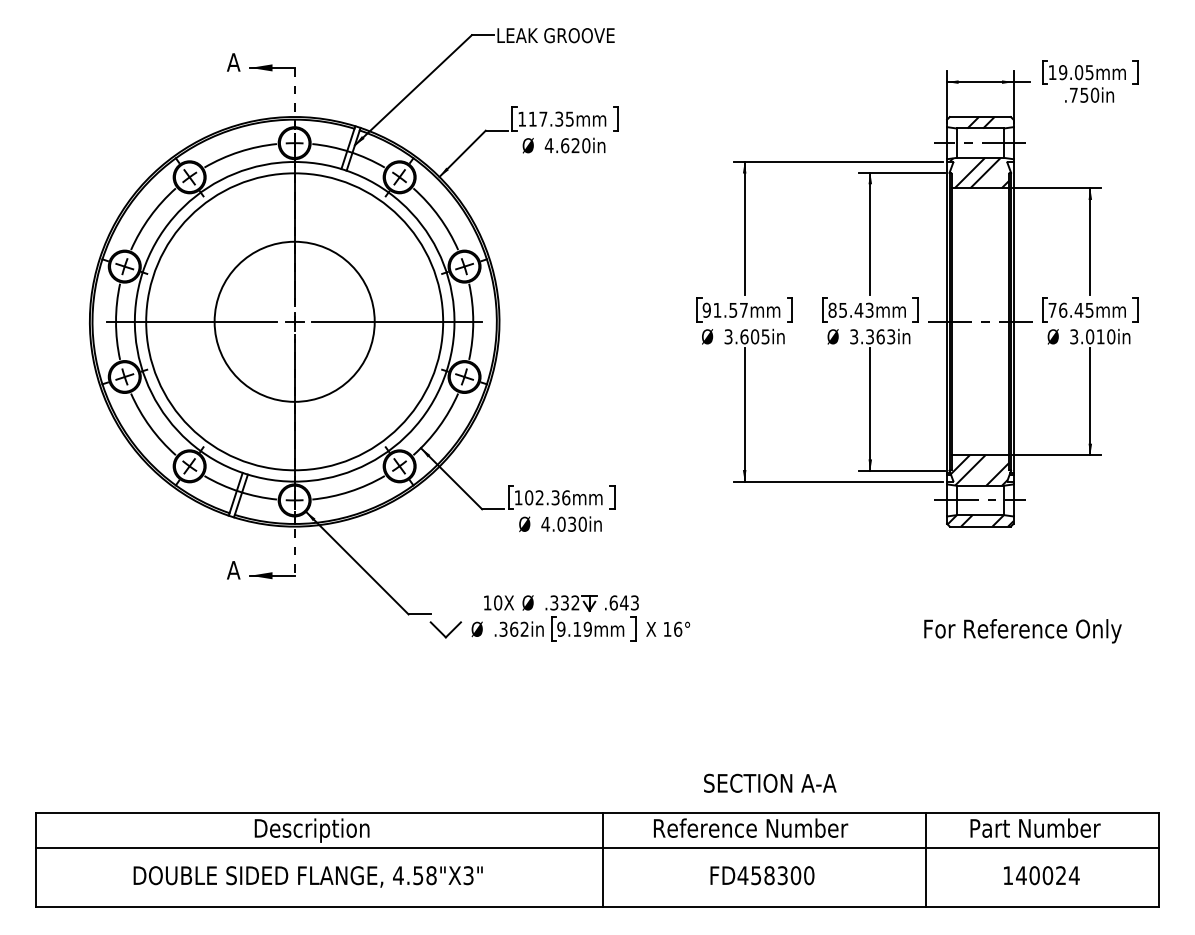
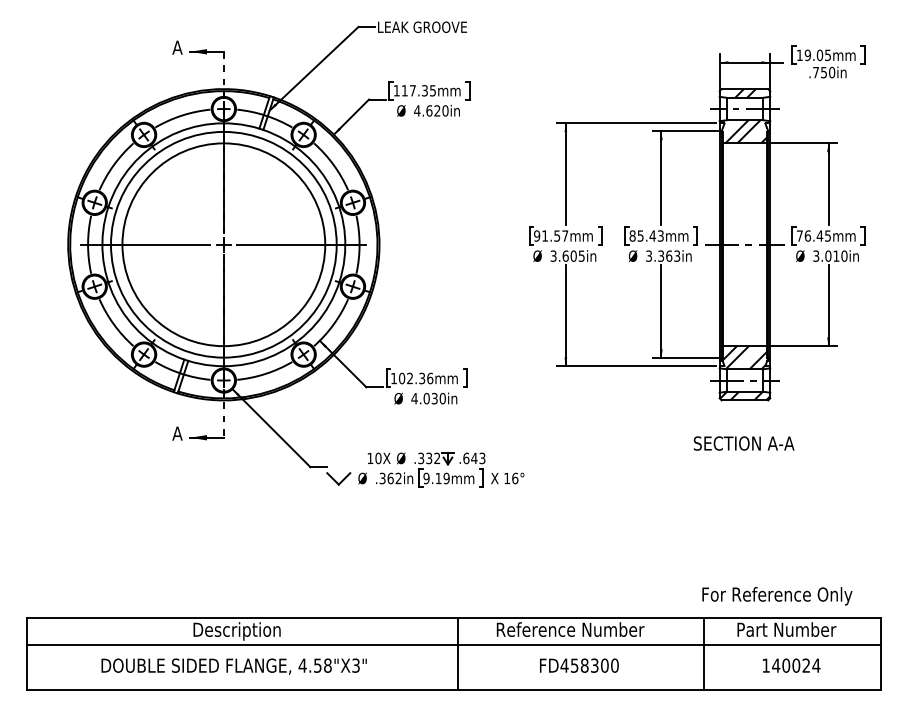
circle: (294, 321) -> (223, 244), size x1.67
text: (1022, 631) -> (777, 596), moved
text: (770, 782) -> (744, 442), moved

